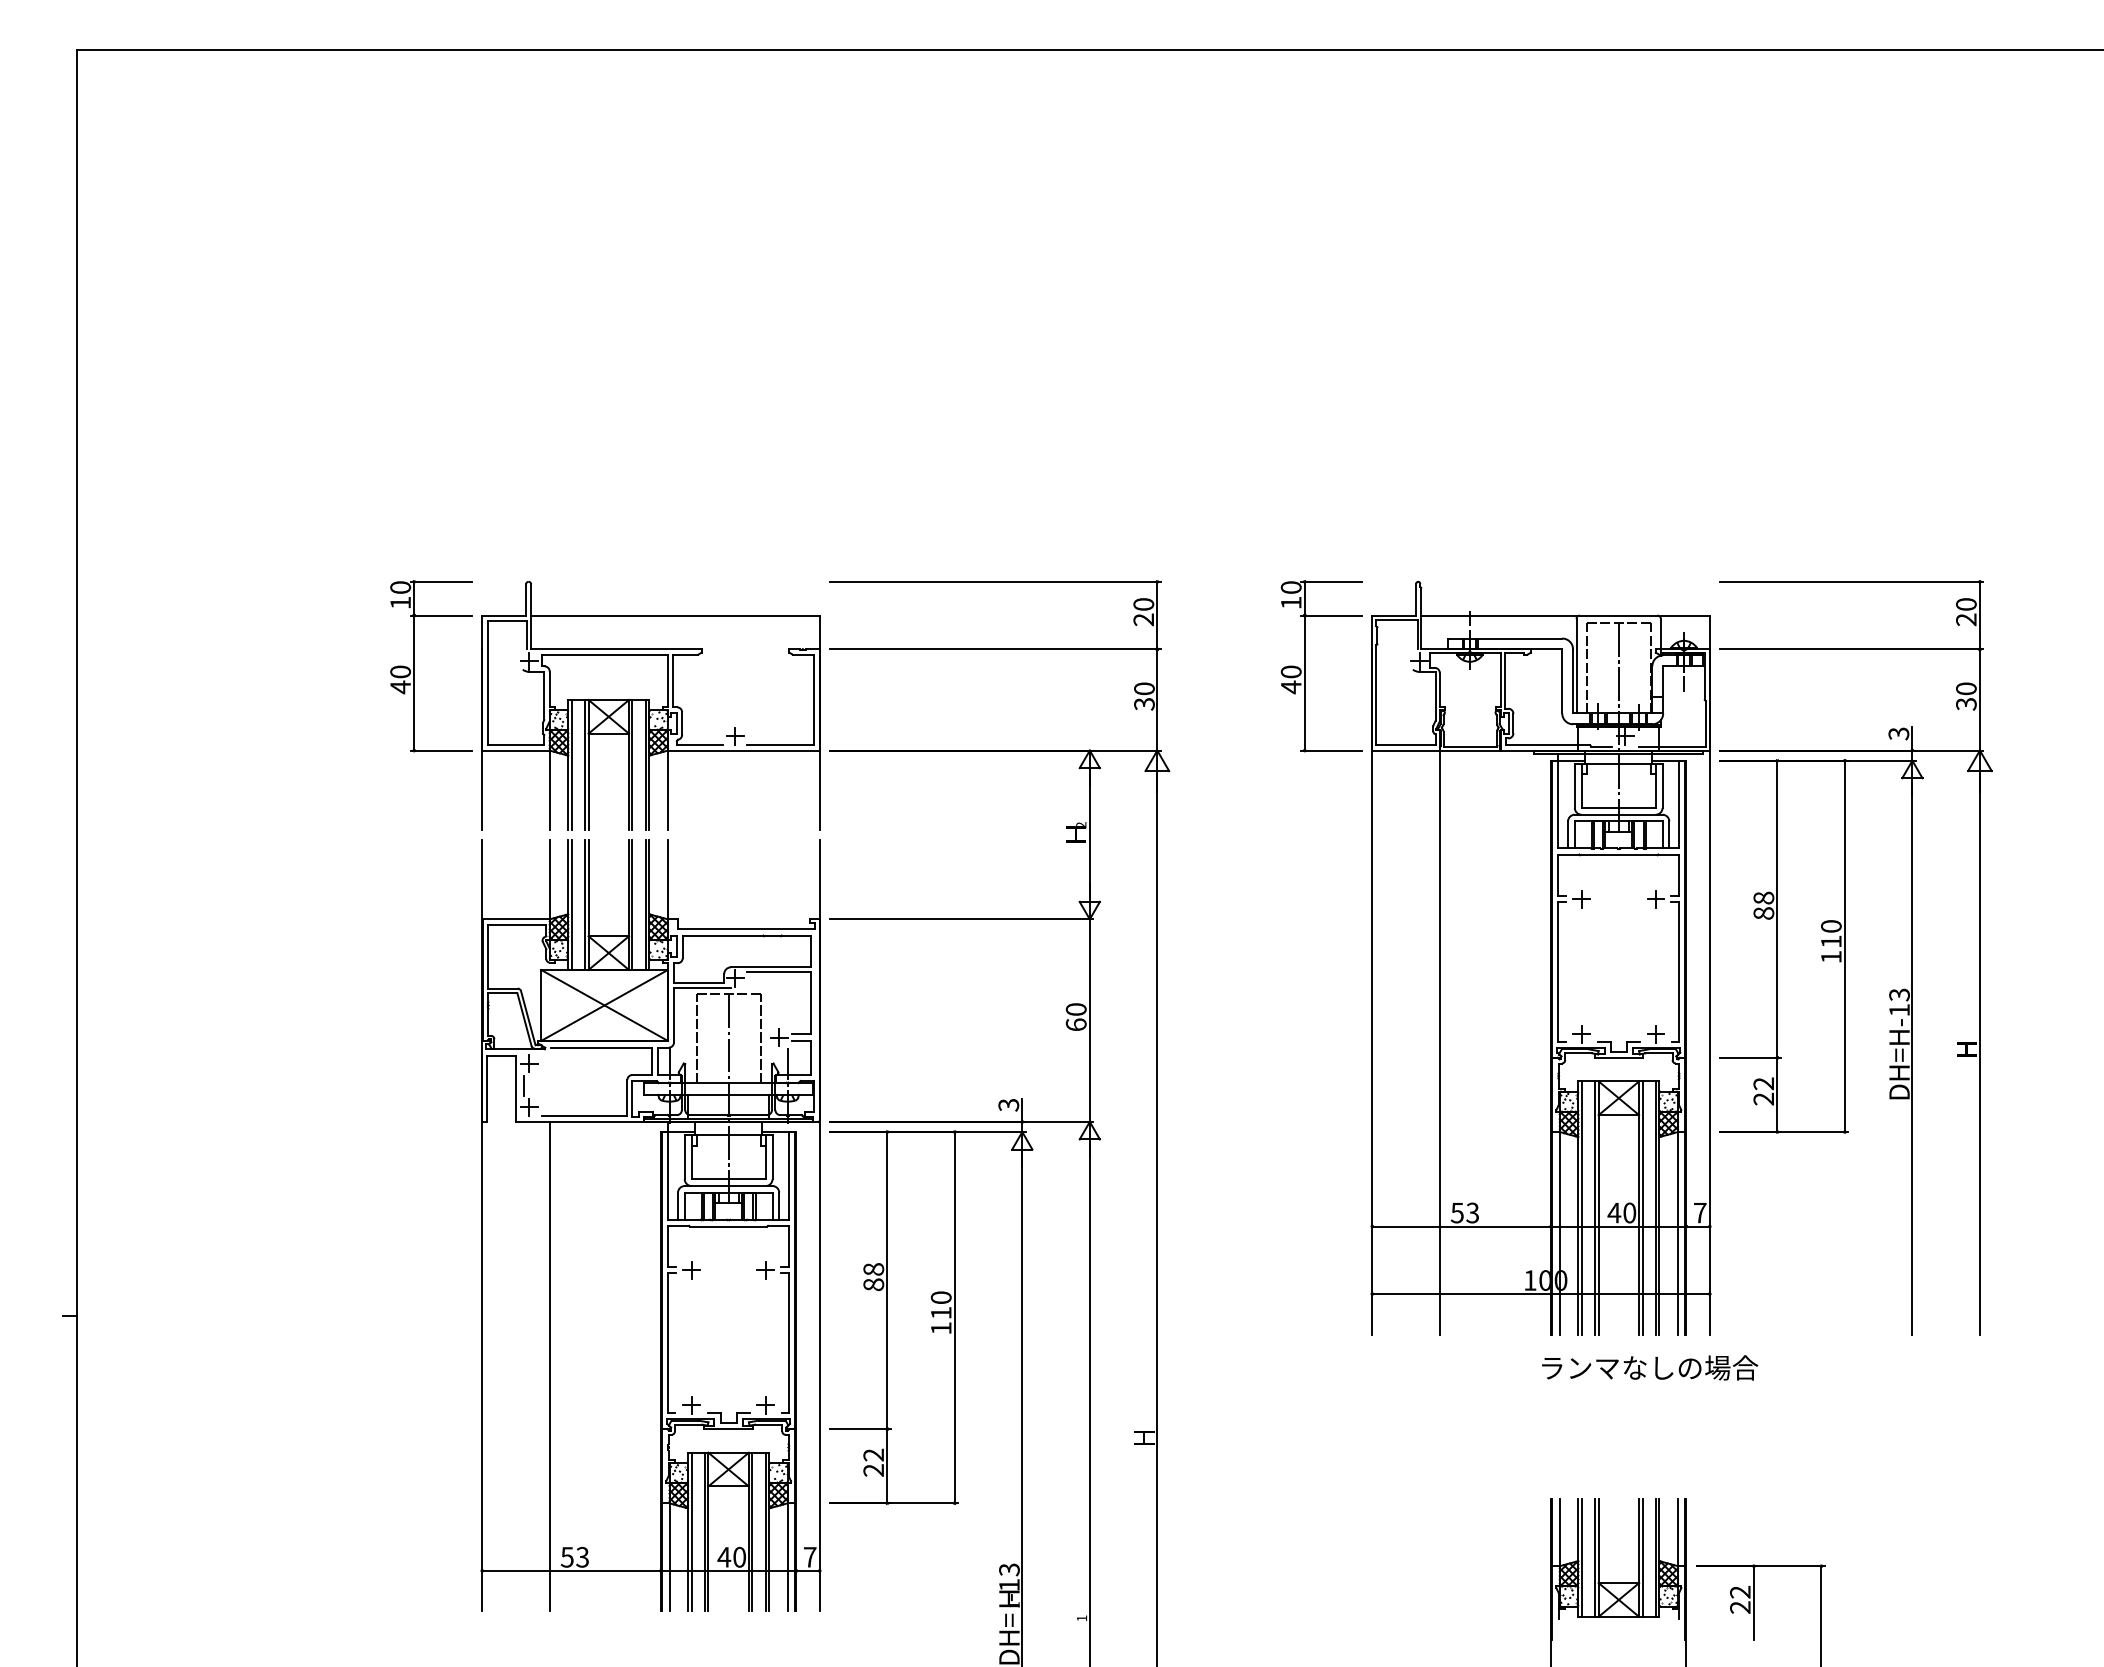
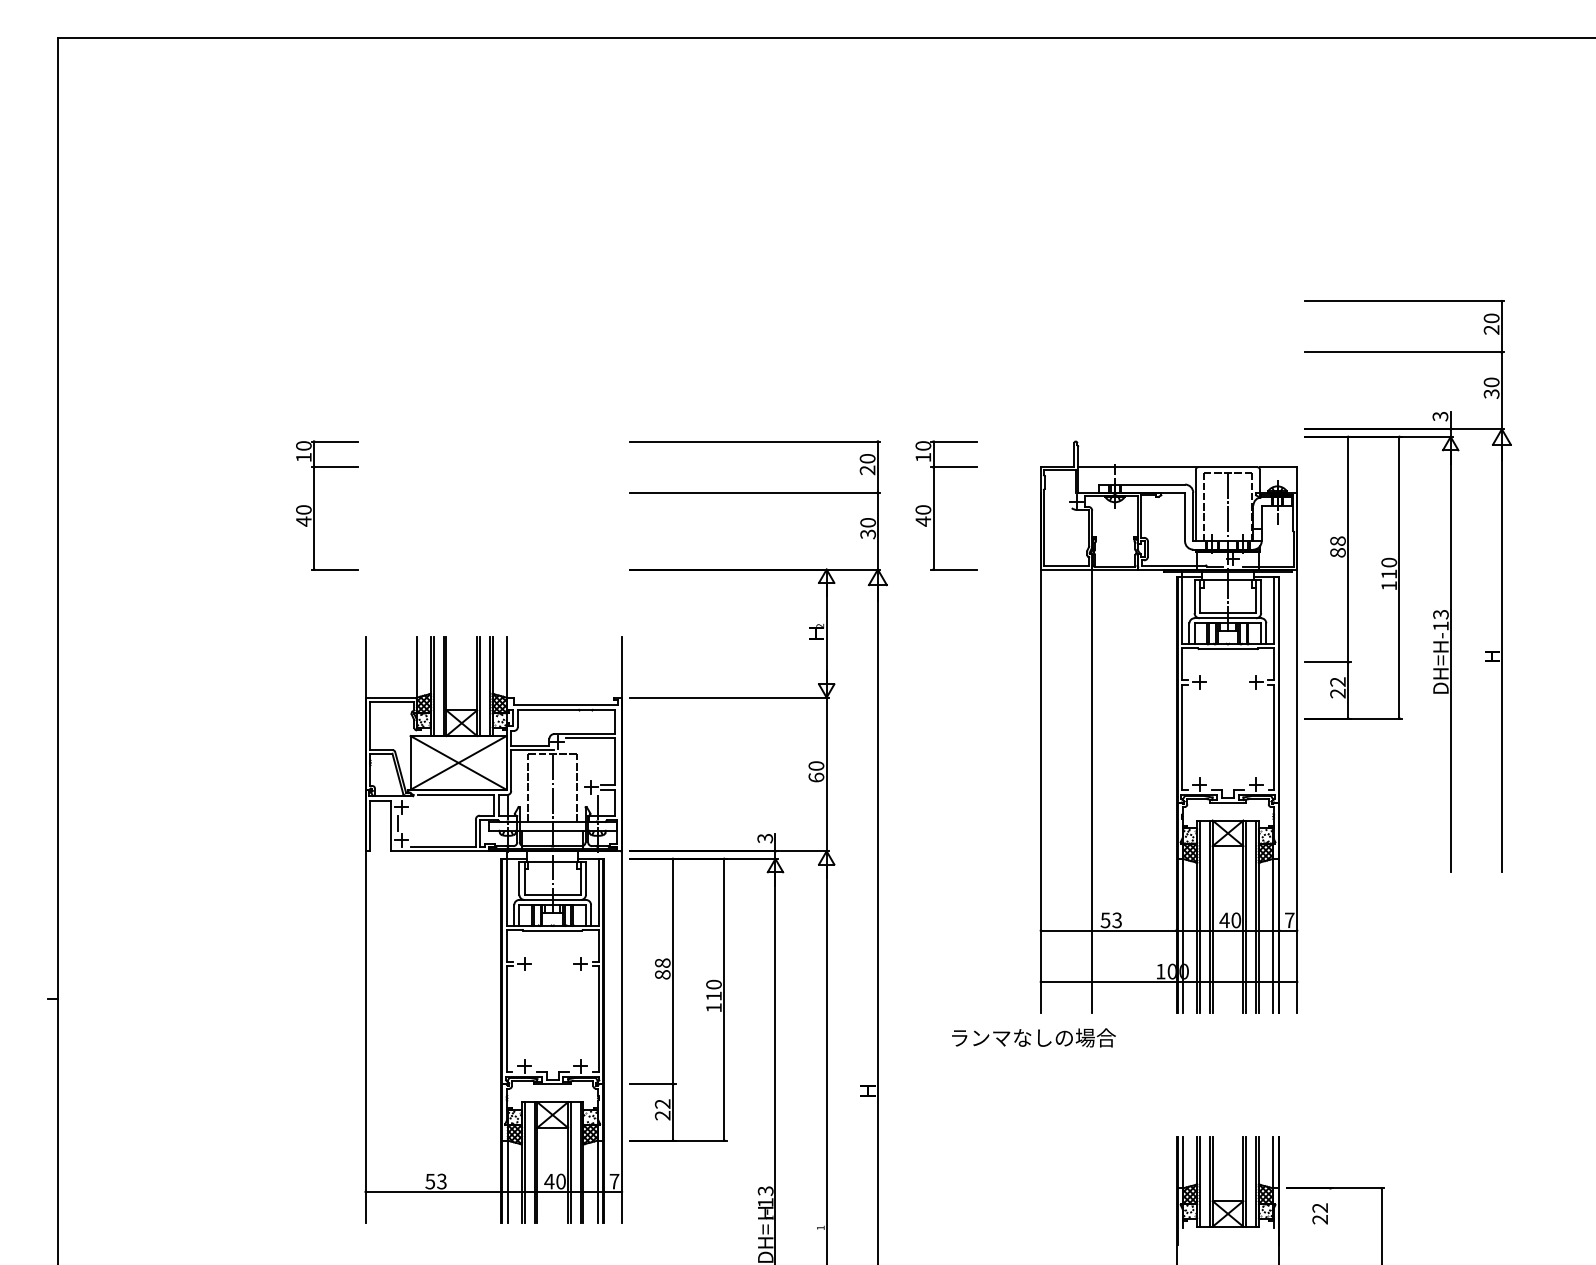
part: (1305, 666) -> (934, 505), moved
part: (650, 705) -> (493, 535), removed
part: (1845, 957) -> (1399, 586), moved
line: (549, 1366) -> (416, 1036), removed
text: (1650, 1367) -> (1034, 1037), moved
line: (1753, 1603) -> (1330, 1216), removed

